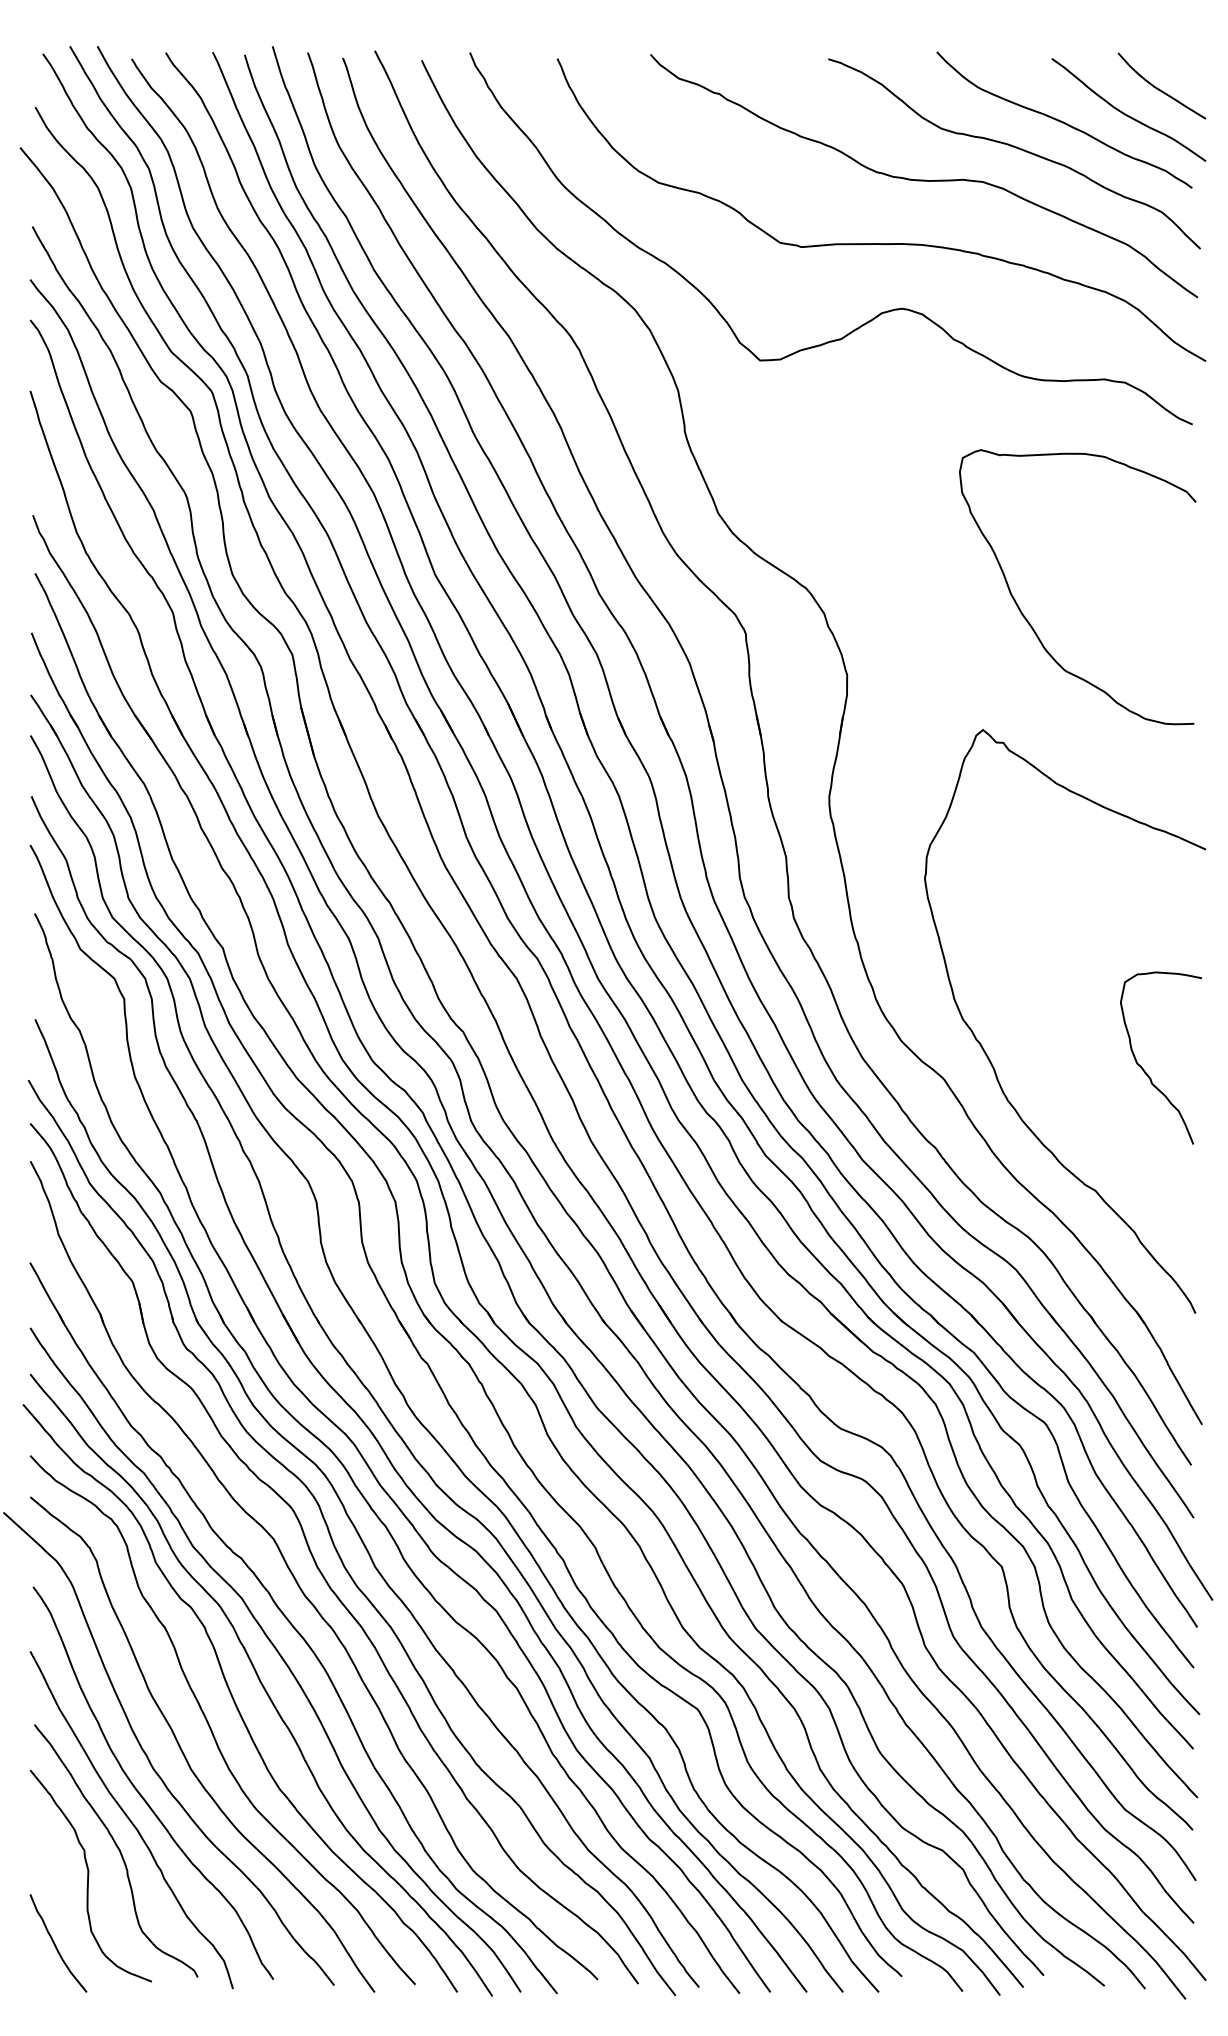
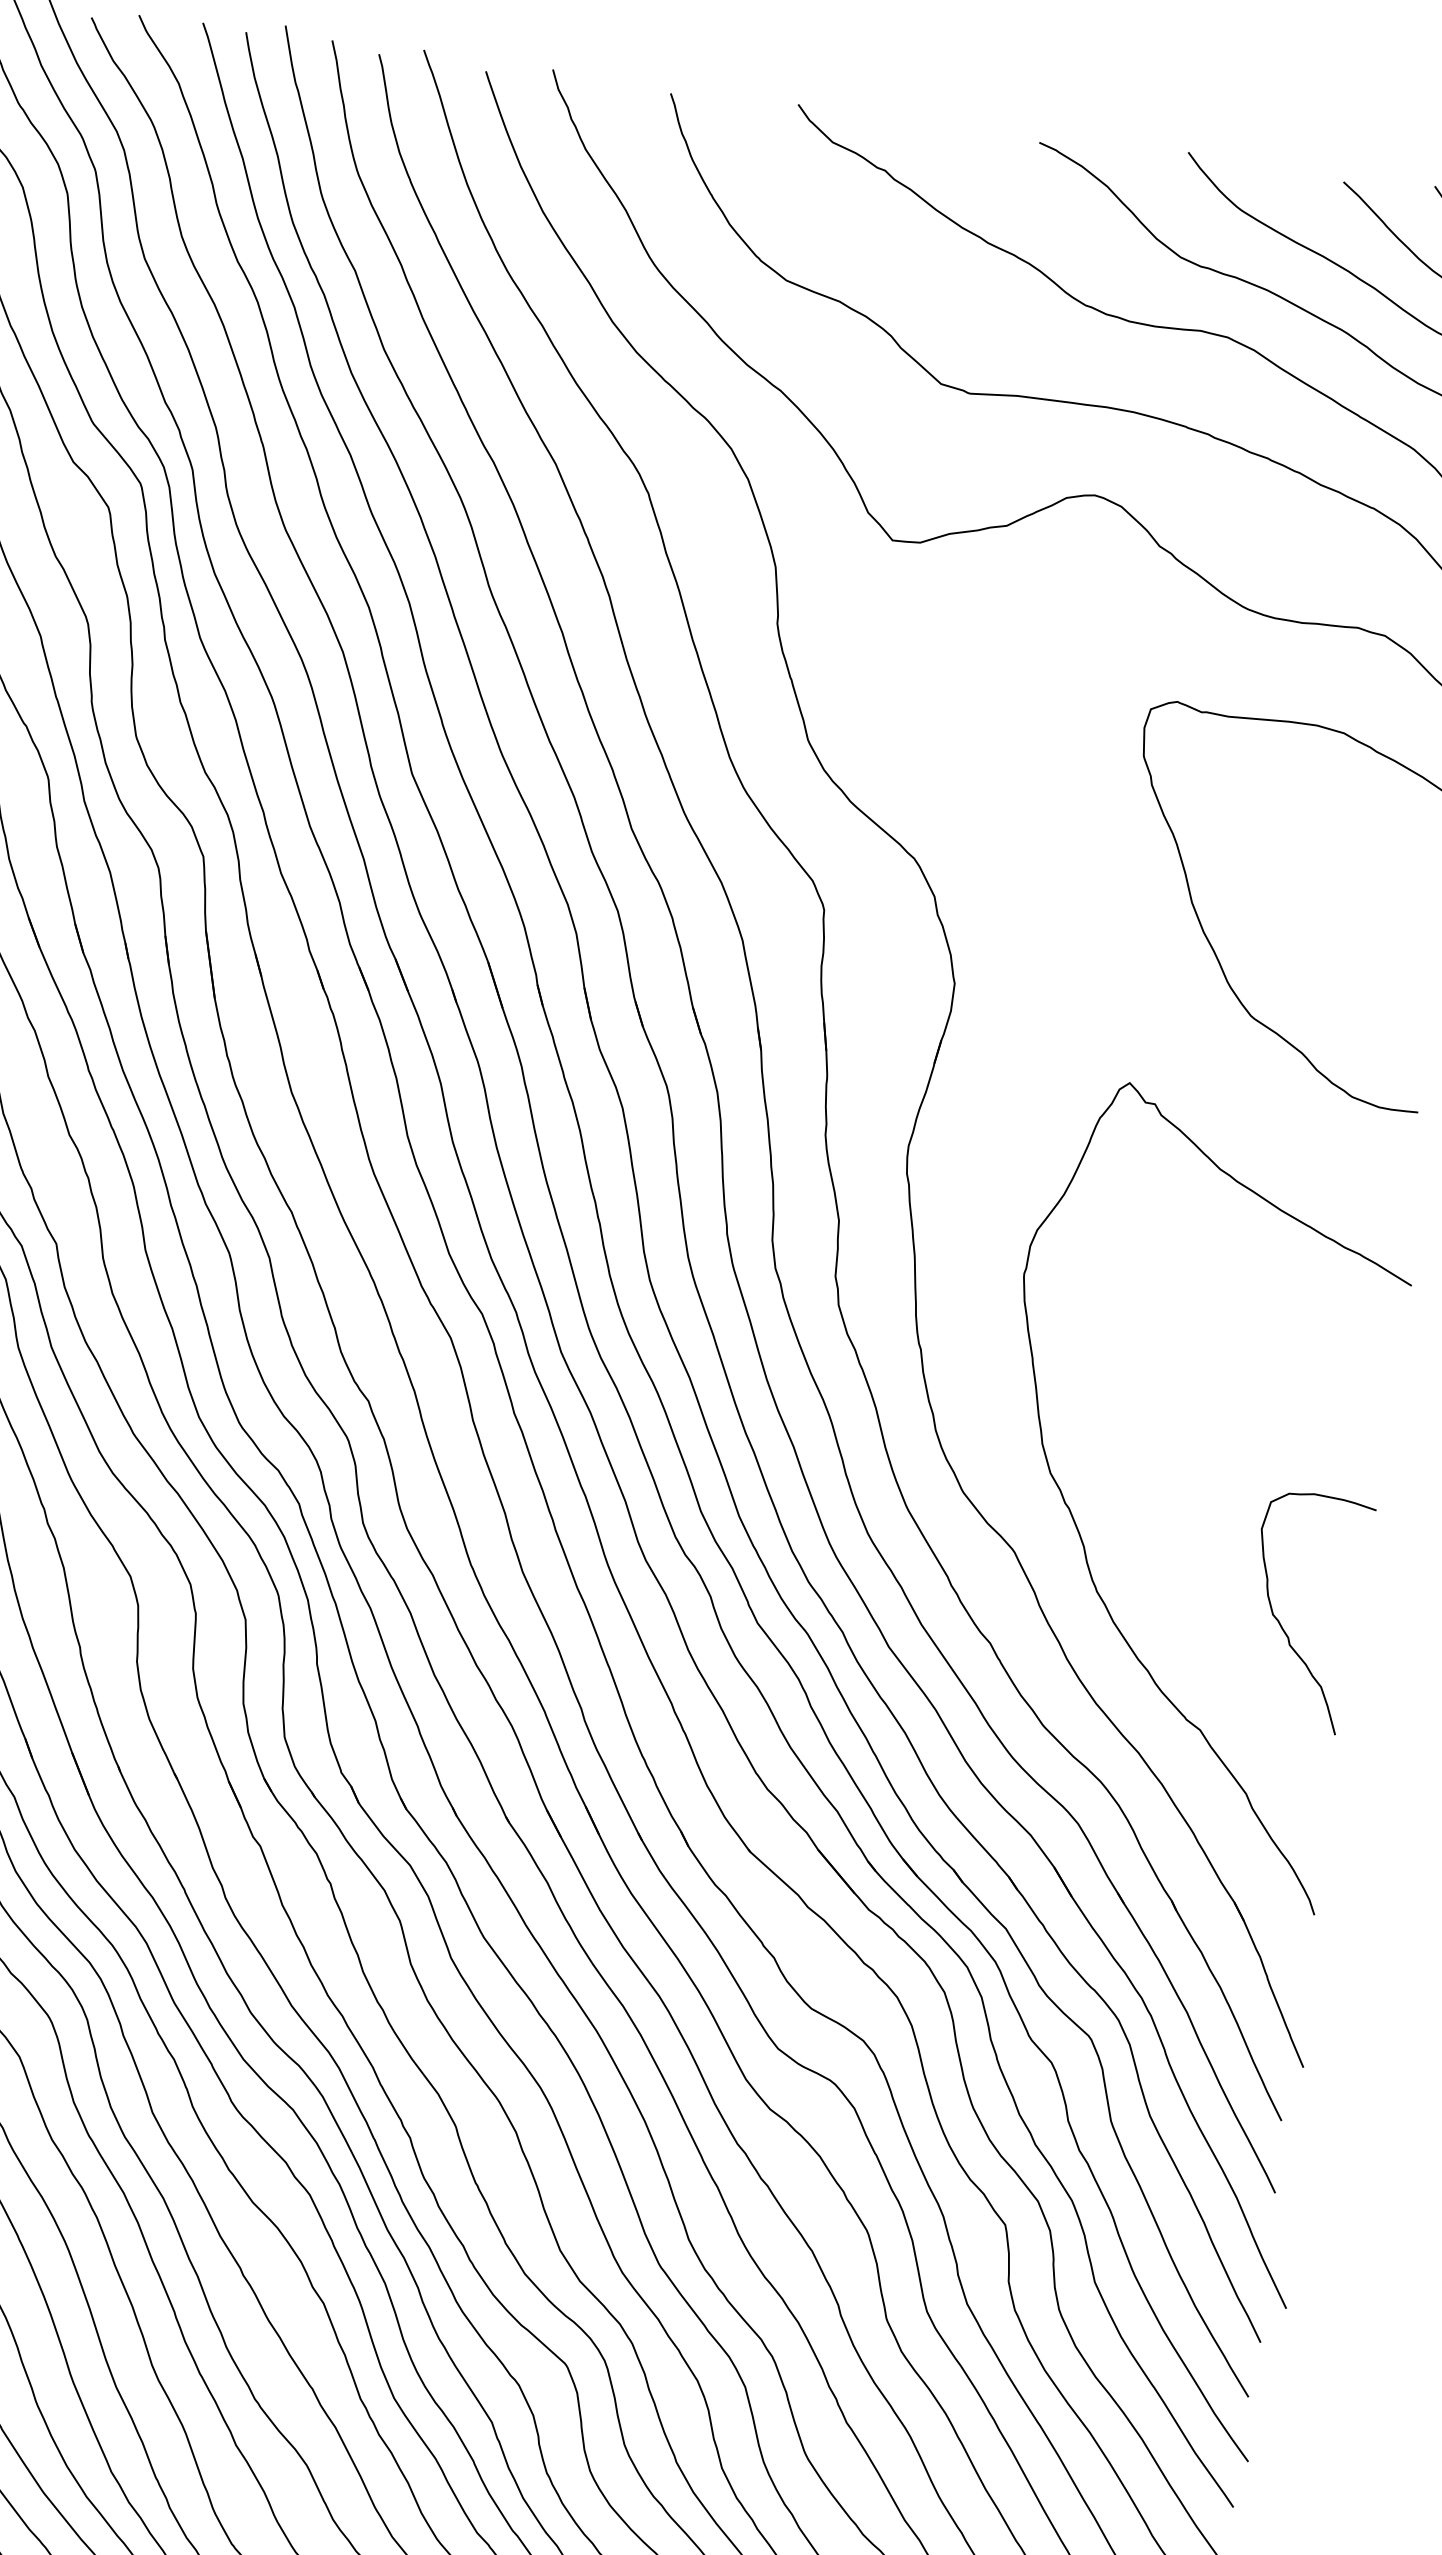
curve: (1144, 1069) -> (1281, 1624), moved

